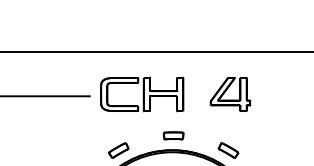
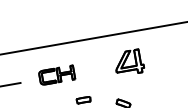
part: (142, 94) -> (57, 75), size x0.6
part: (230, 94) -> (129, 62), moved

